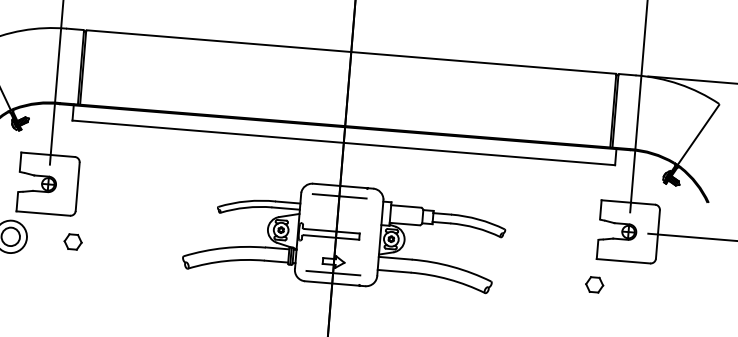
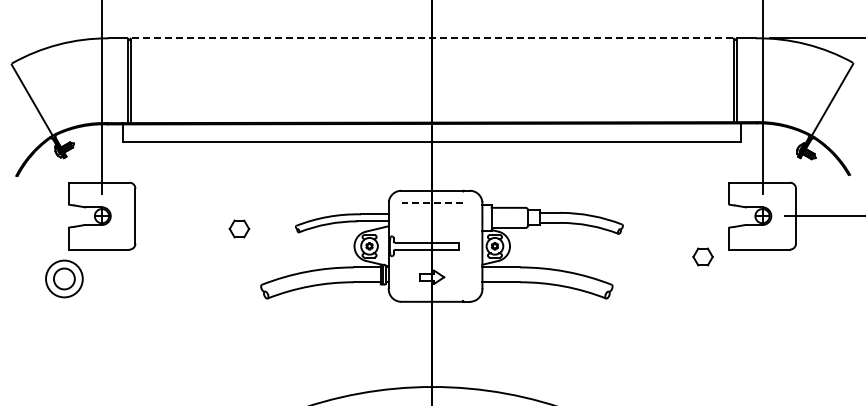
line: (351, 52) -> (432, 38), solid -> dashed
line: (339, 196) -> (432, 202), solid -> dashed
part: (73, 241) -> (239, 228), moved
line: (333, 273) -> (432, 290), removed
part: (594, 284) -> (702, 256), moved

